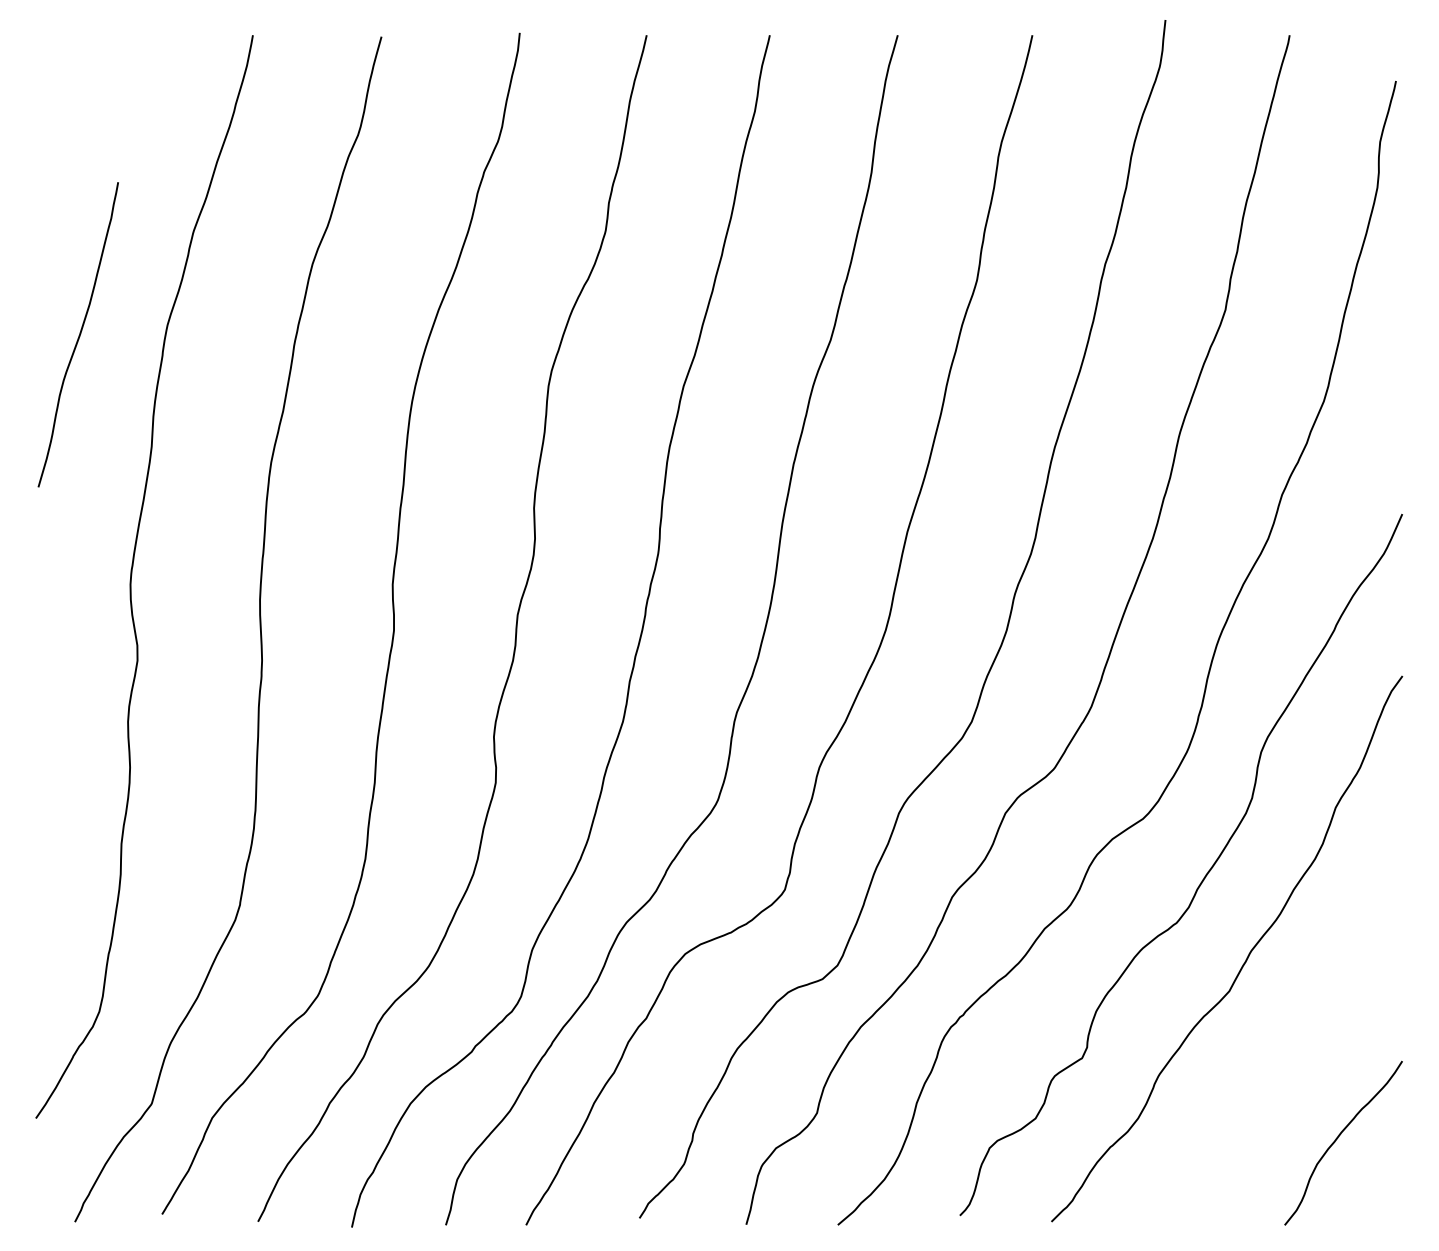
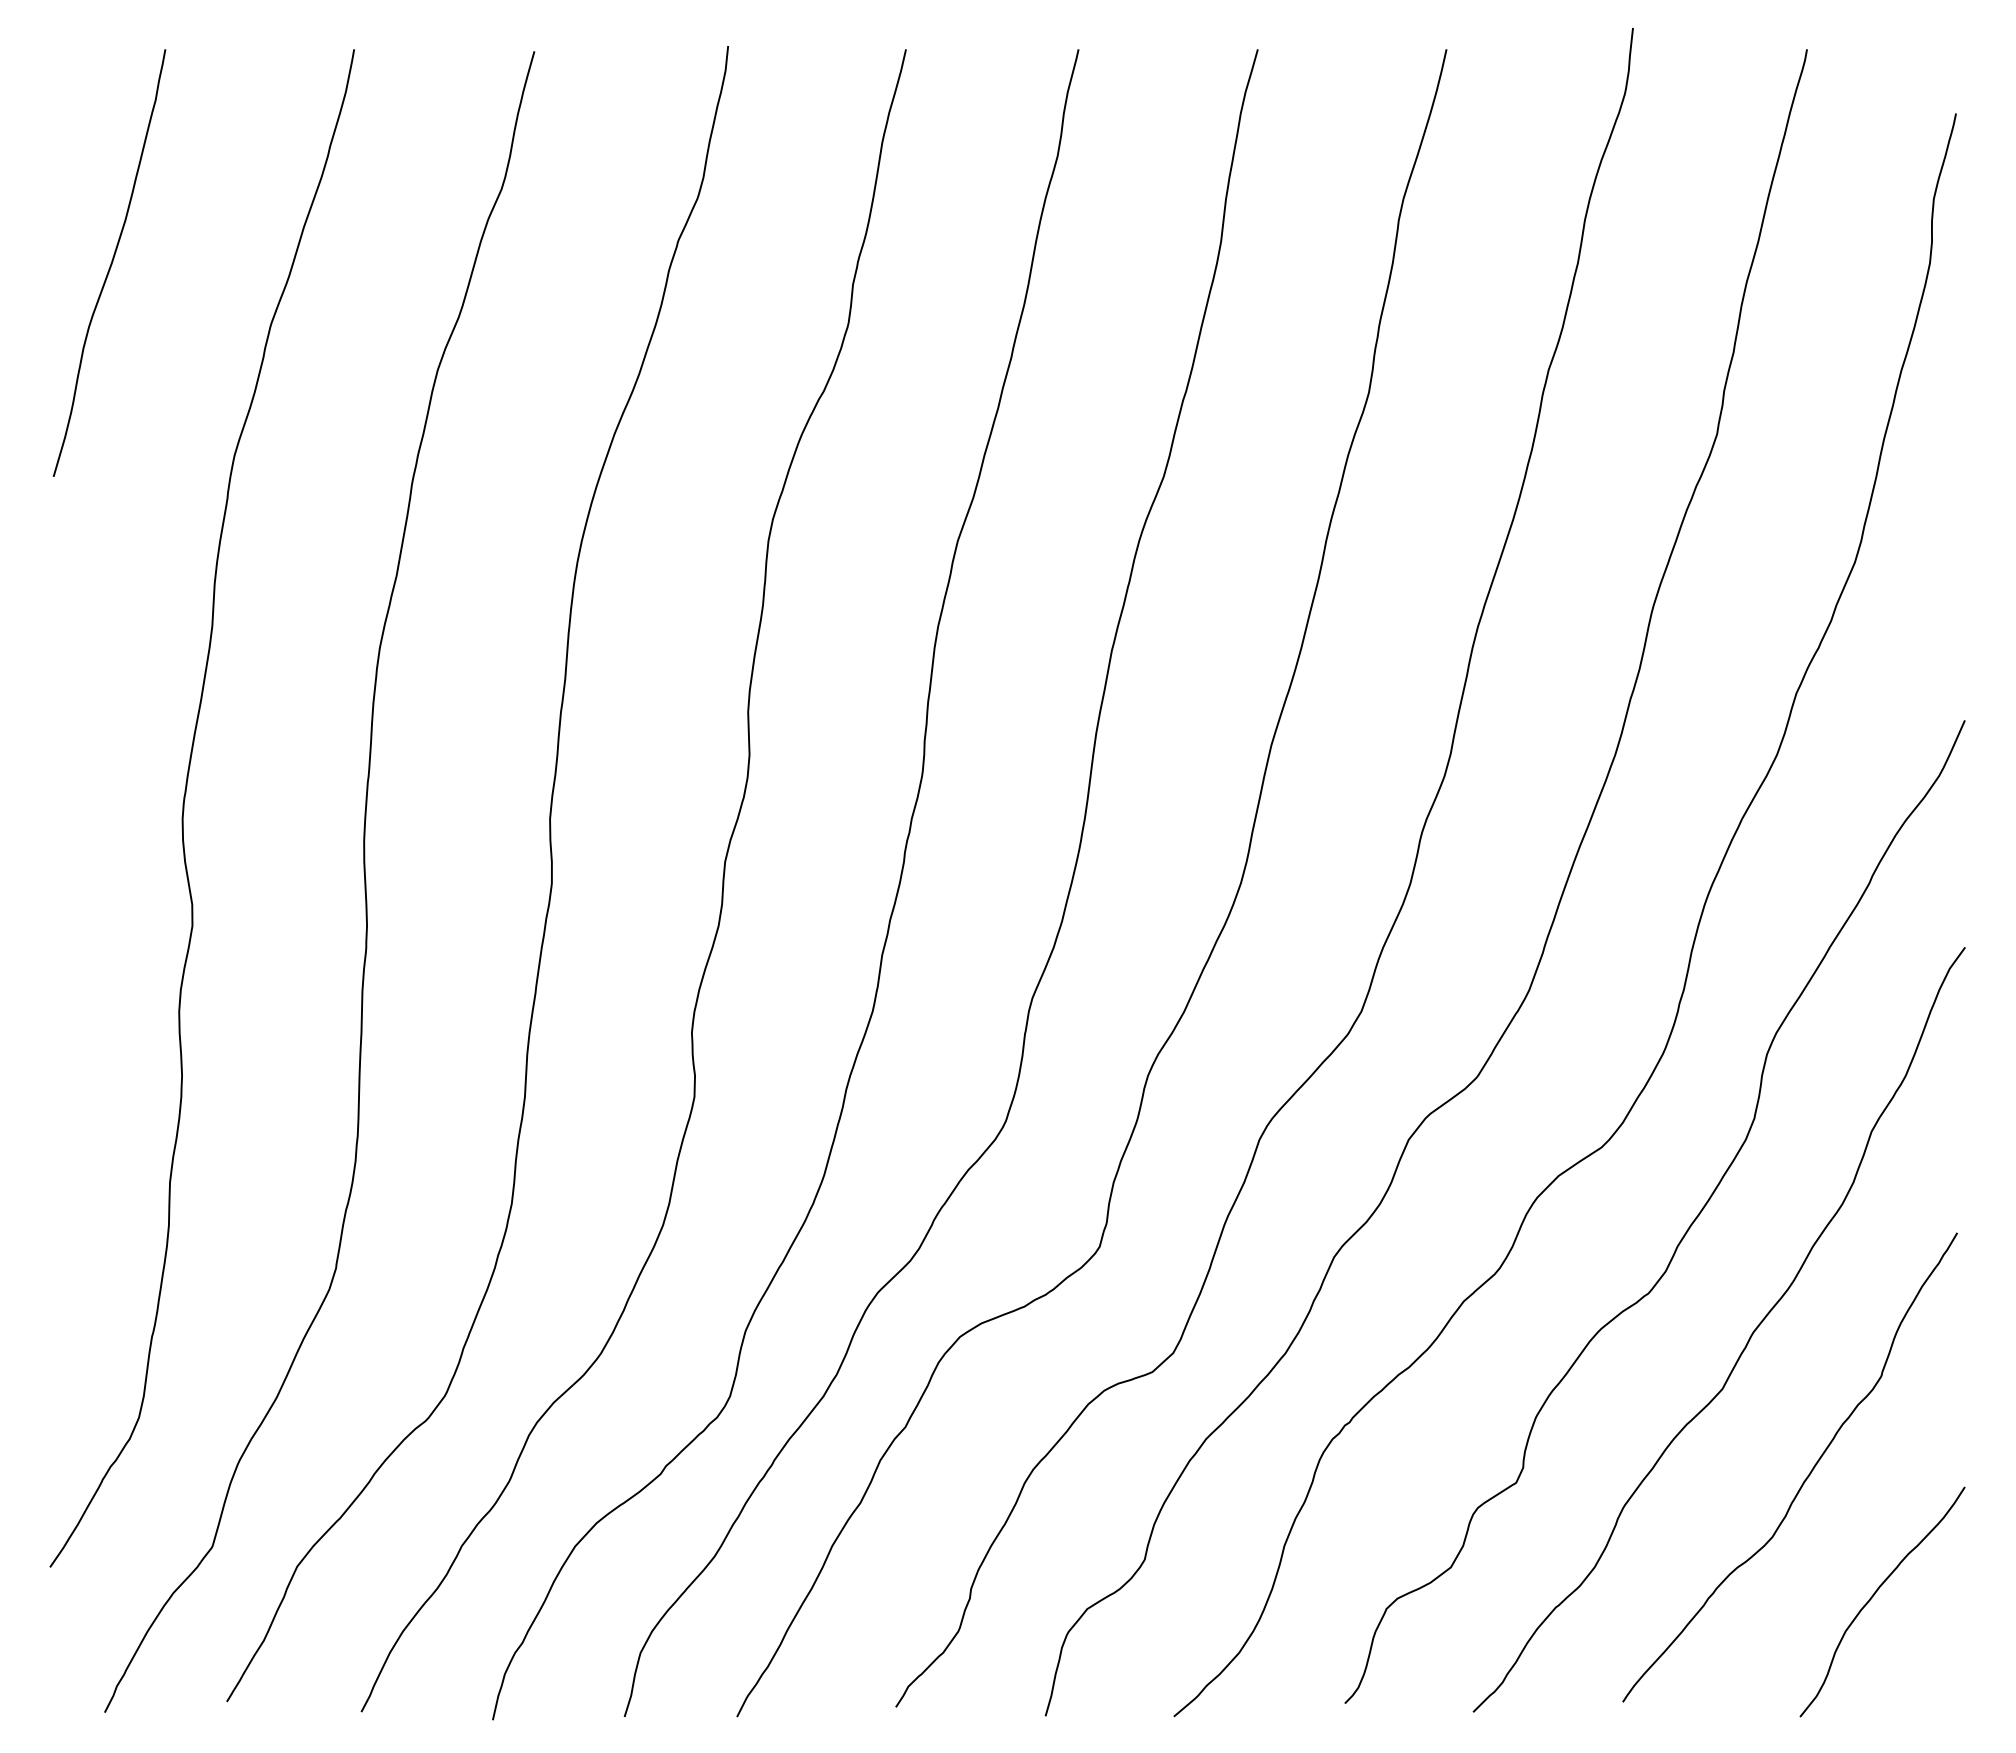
curve: (79, 335) -> (110, 263), moved
curve: (1287, 1055) -> (1804, 1479), added

